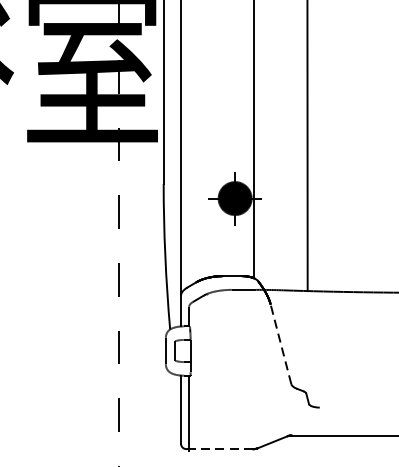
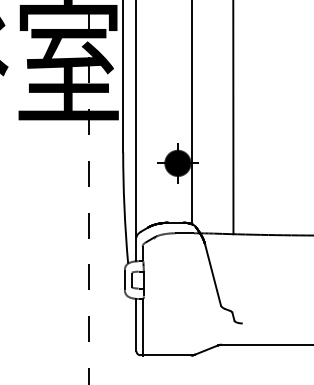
line: (281, 343) -> (213, 274), dashed -> solid
line: (220, 449) -> (166, 355), dashed -> solid

